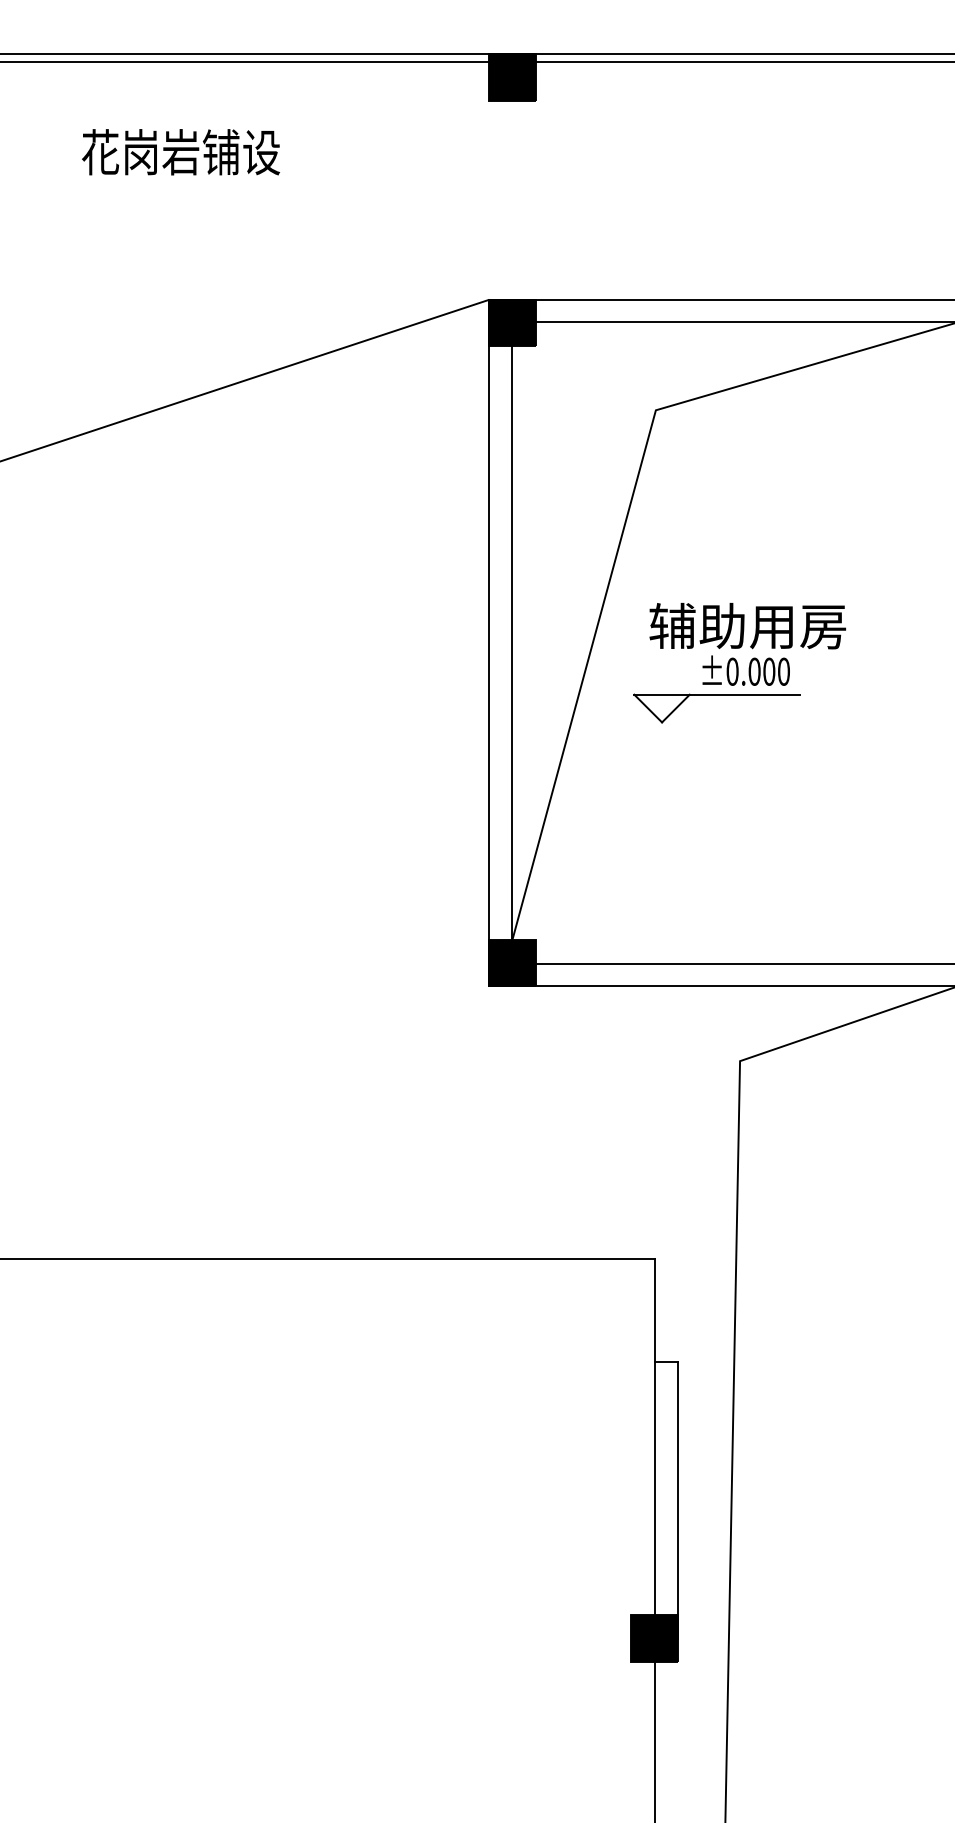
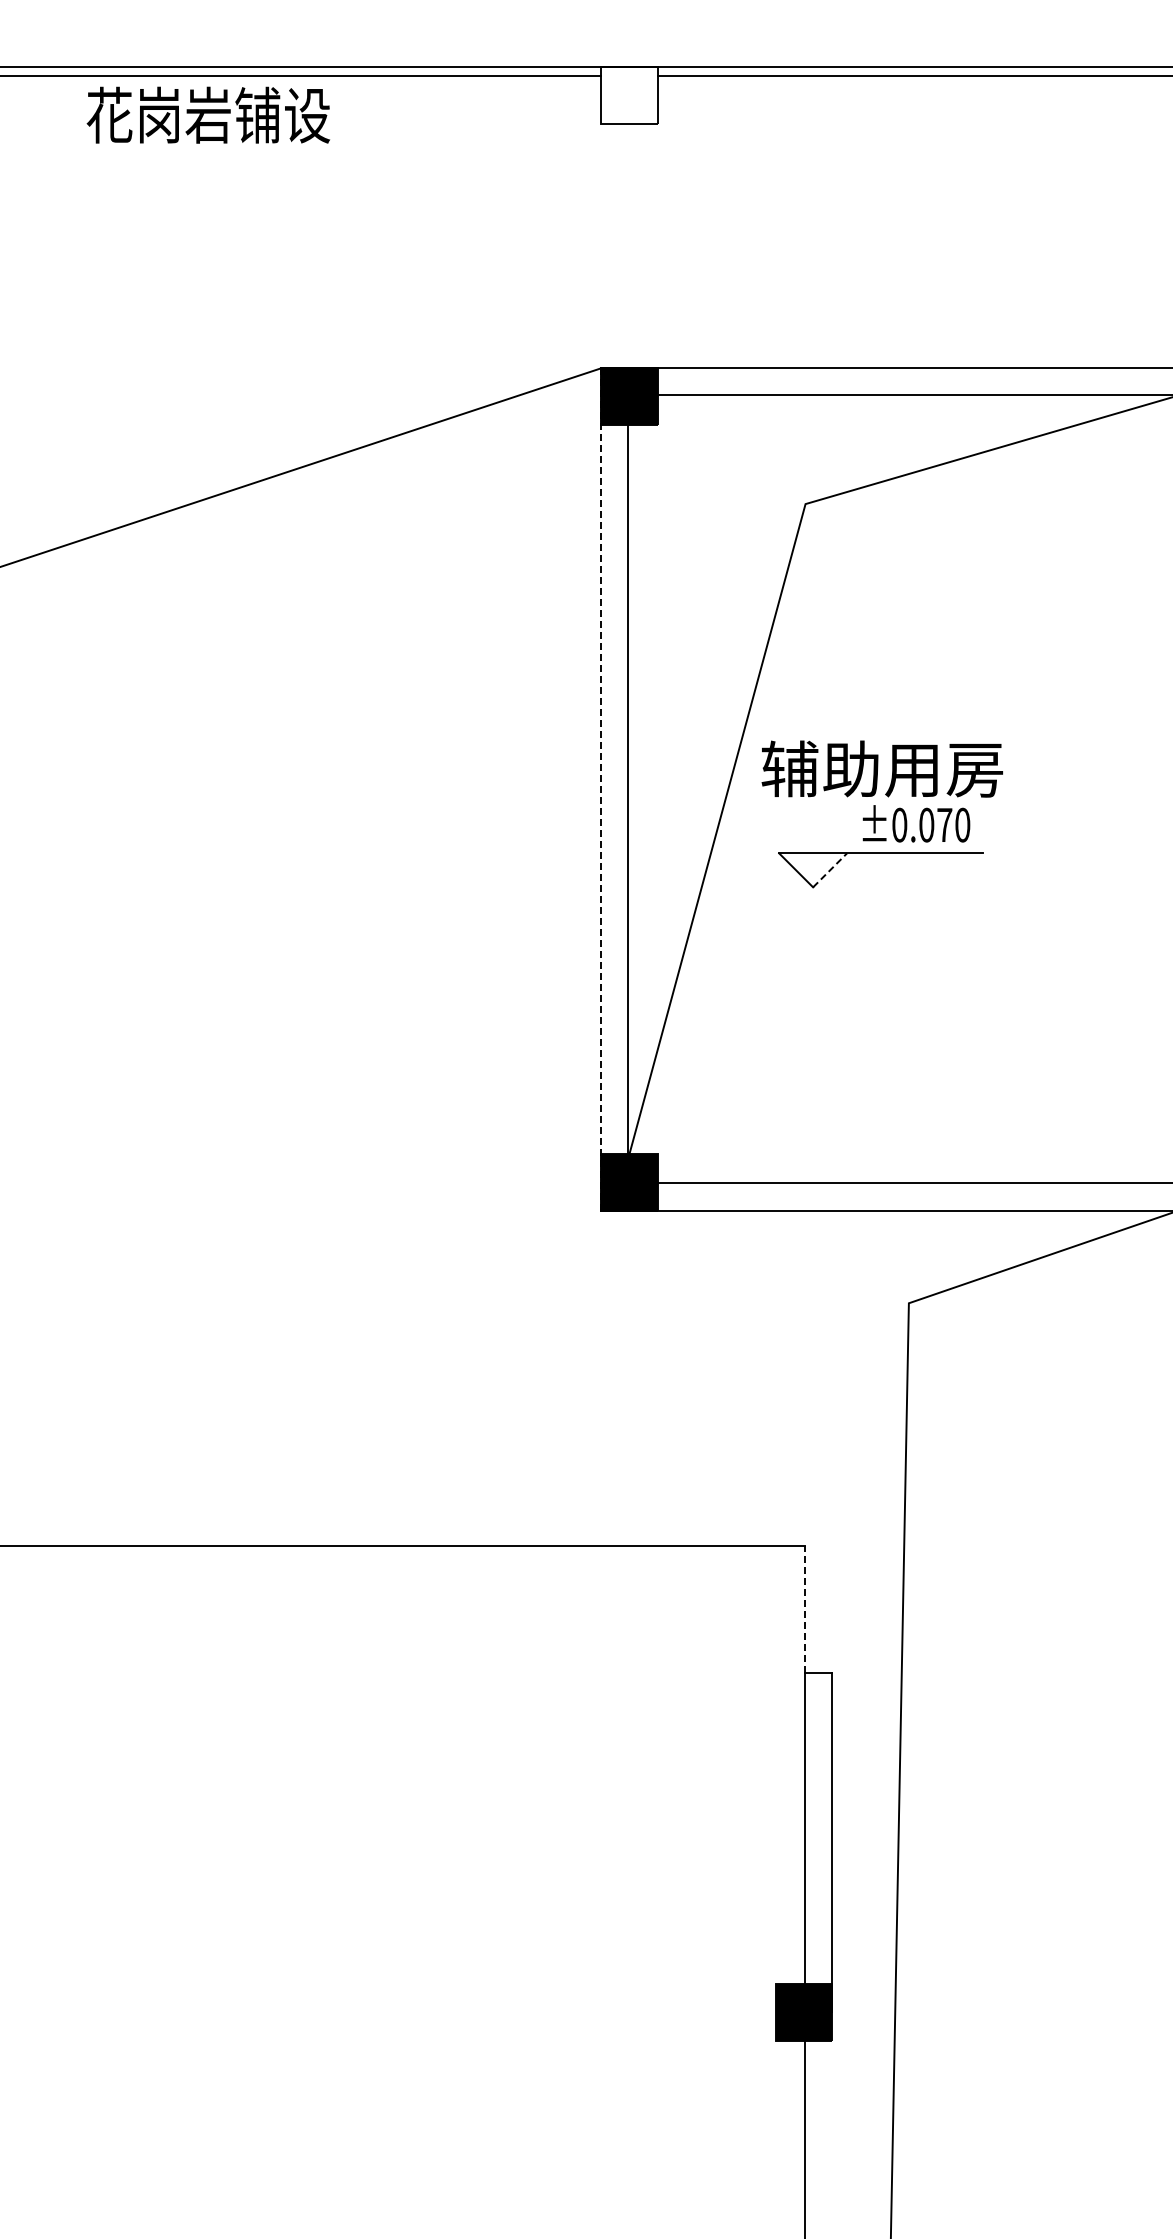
fill: (512, 77) -> (629, 95), removed
text: (181, 151) -> (208, 114), moved
text: (747, 625) -> (881, 768), moved
line: (489, 641) -> (601, 788), solid -> dashed
text: (769, 671) -> (944, 824), ±0.000 -> ±0.070
line: (676, 708) -> (830, 870), solid -> dashed
line: (655, 1309) -> (804, 1608), solid -> dashed

